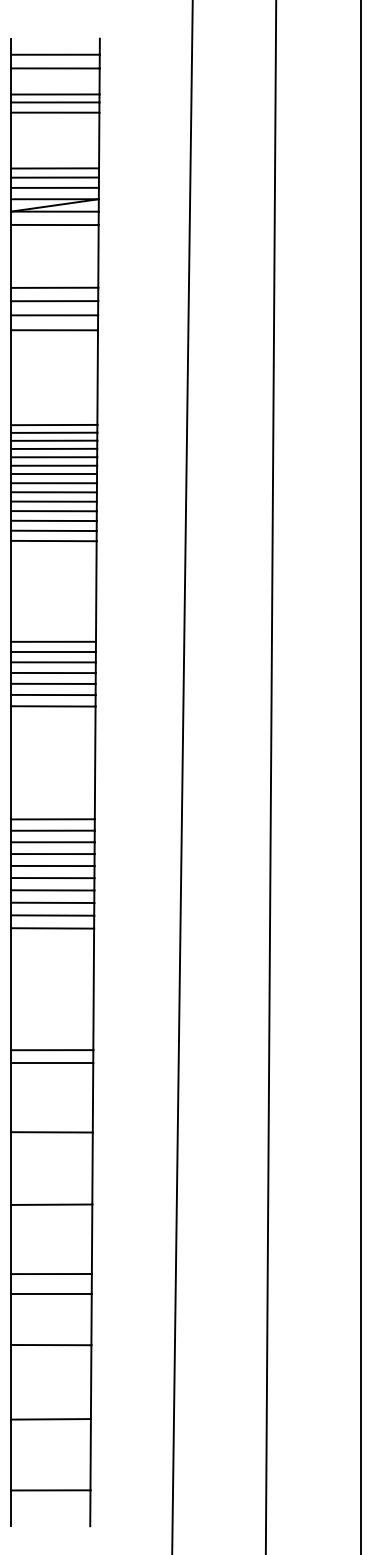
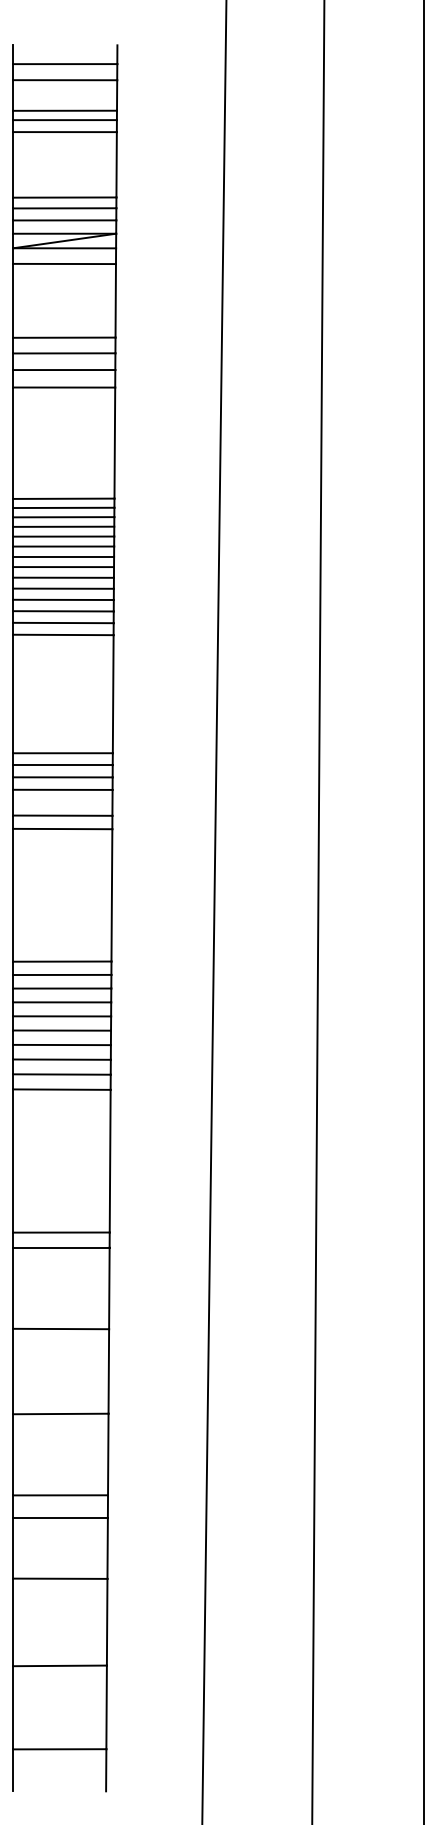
line: (53, 683) -> (62, 802), removed

